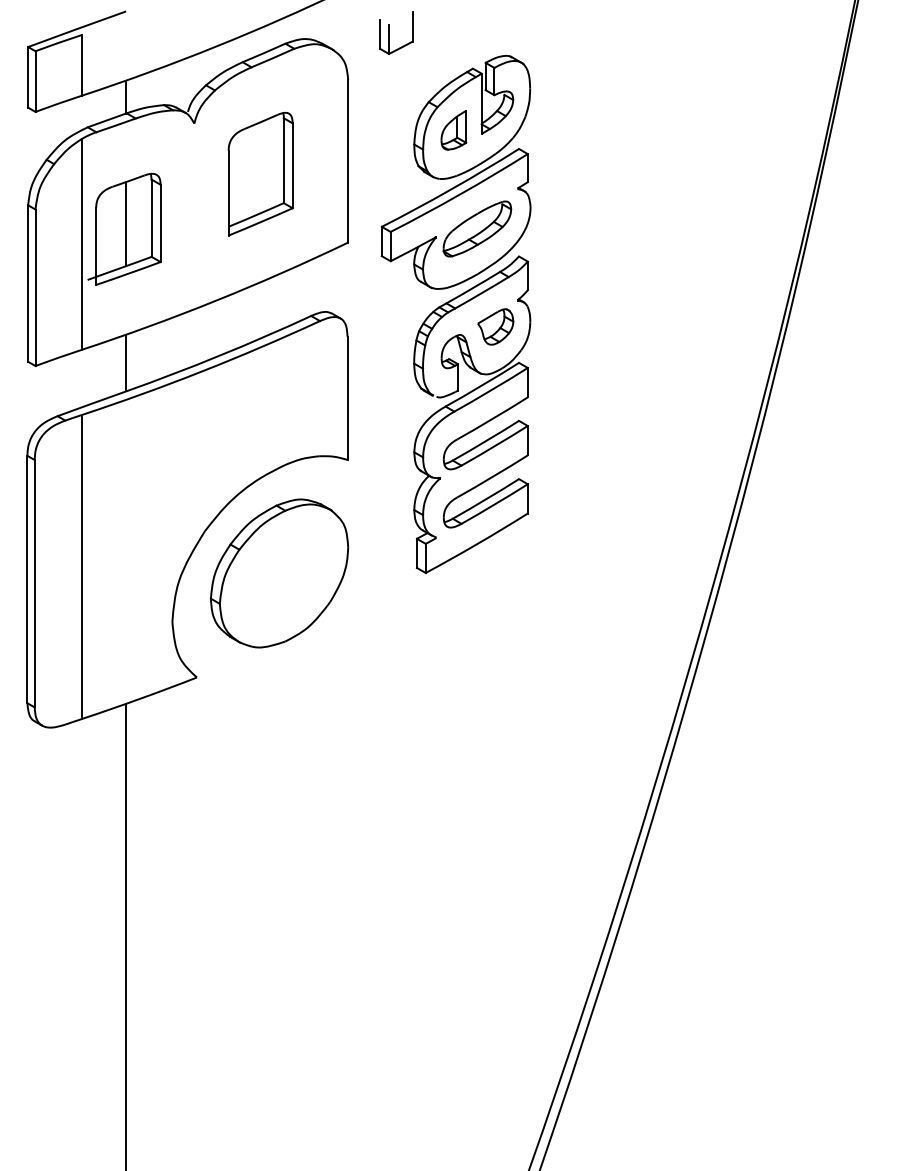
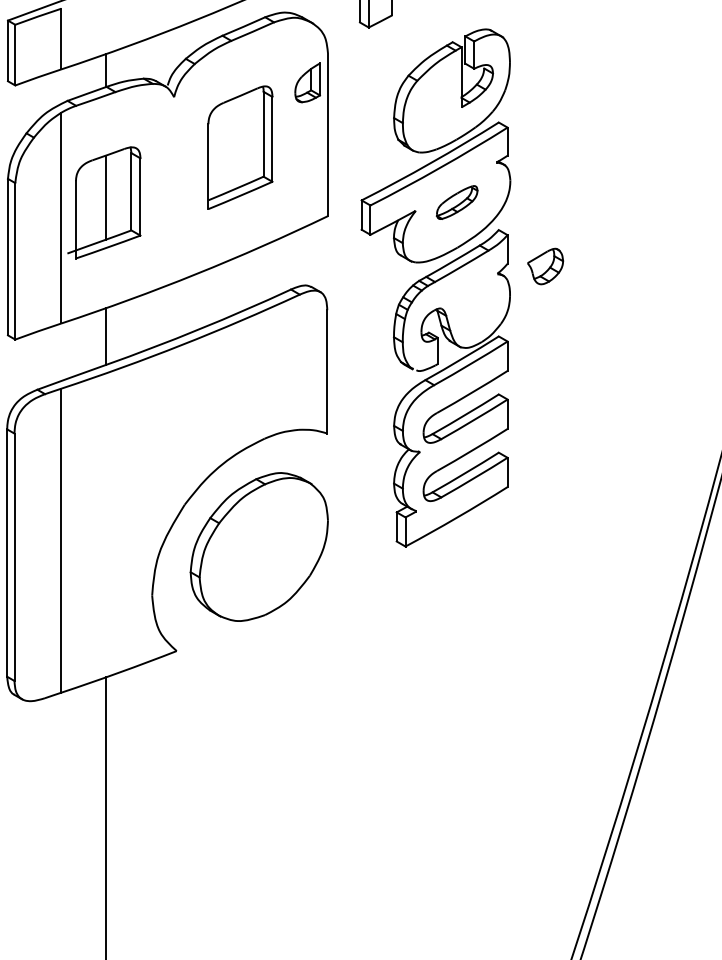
part: (453, 130) -> (307, 83), moved
part: (477, 228) -> (457, 202), size x0.6
part: (495, 326) -> (545, 266), moved

